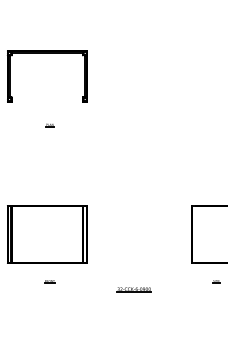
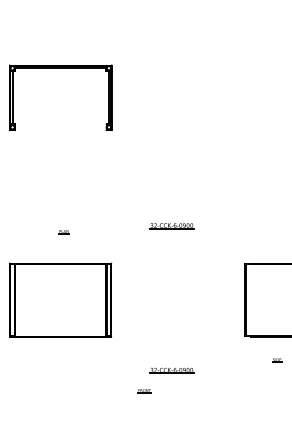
part: (49, 125) -> (63, 232), moved
part: (133, 176) -> (170, 225), added
part: (49, 281) -> (144, 390), moved

